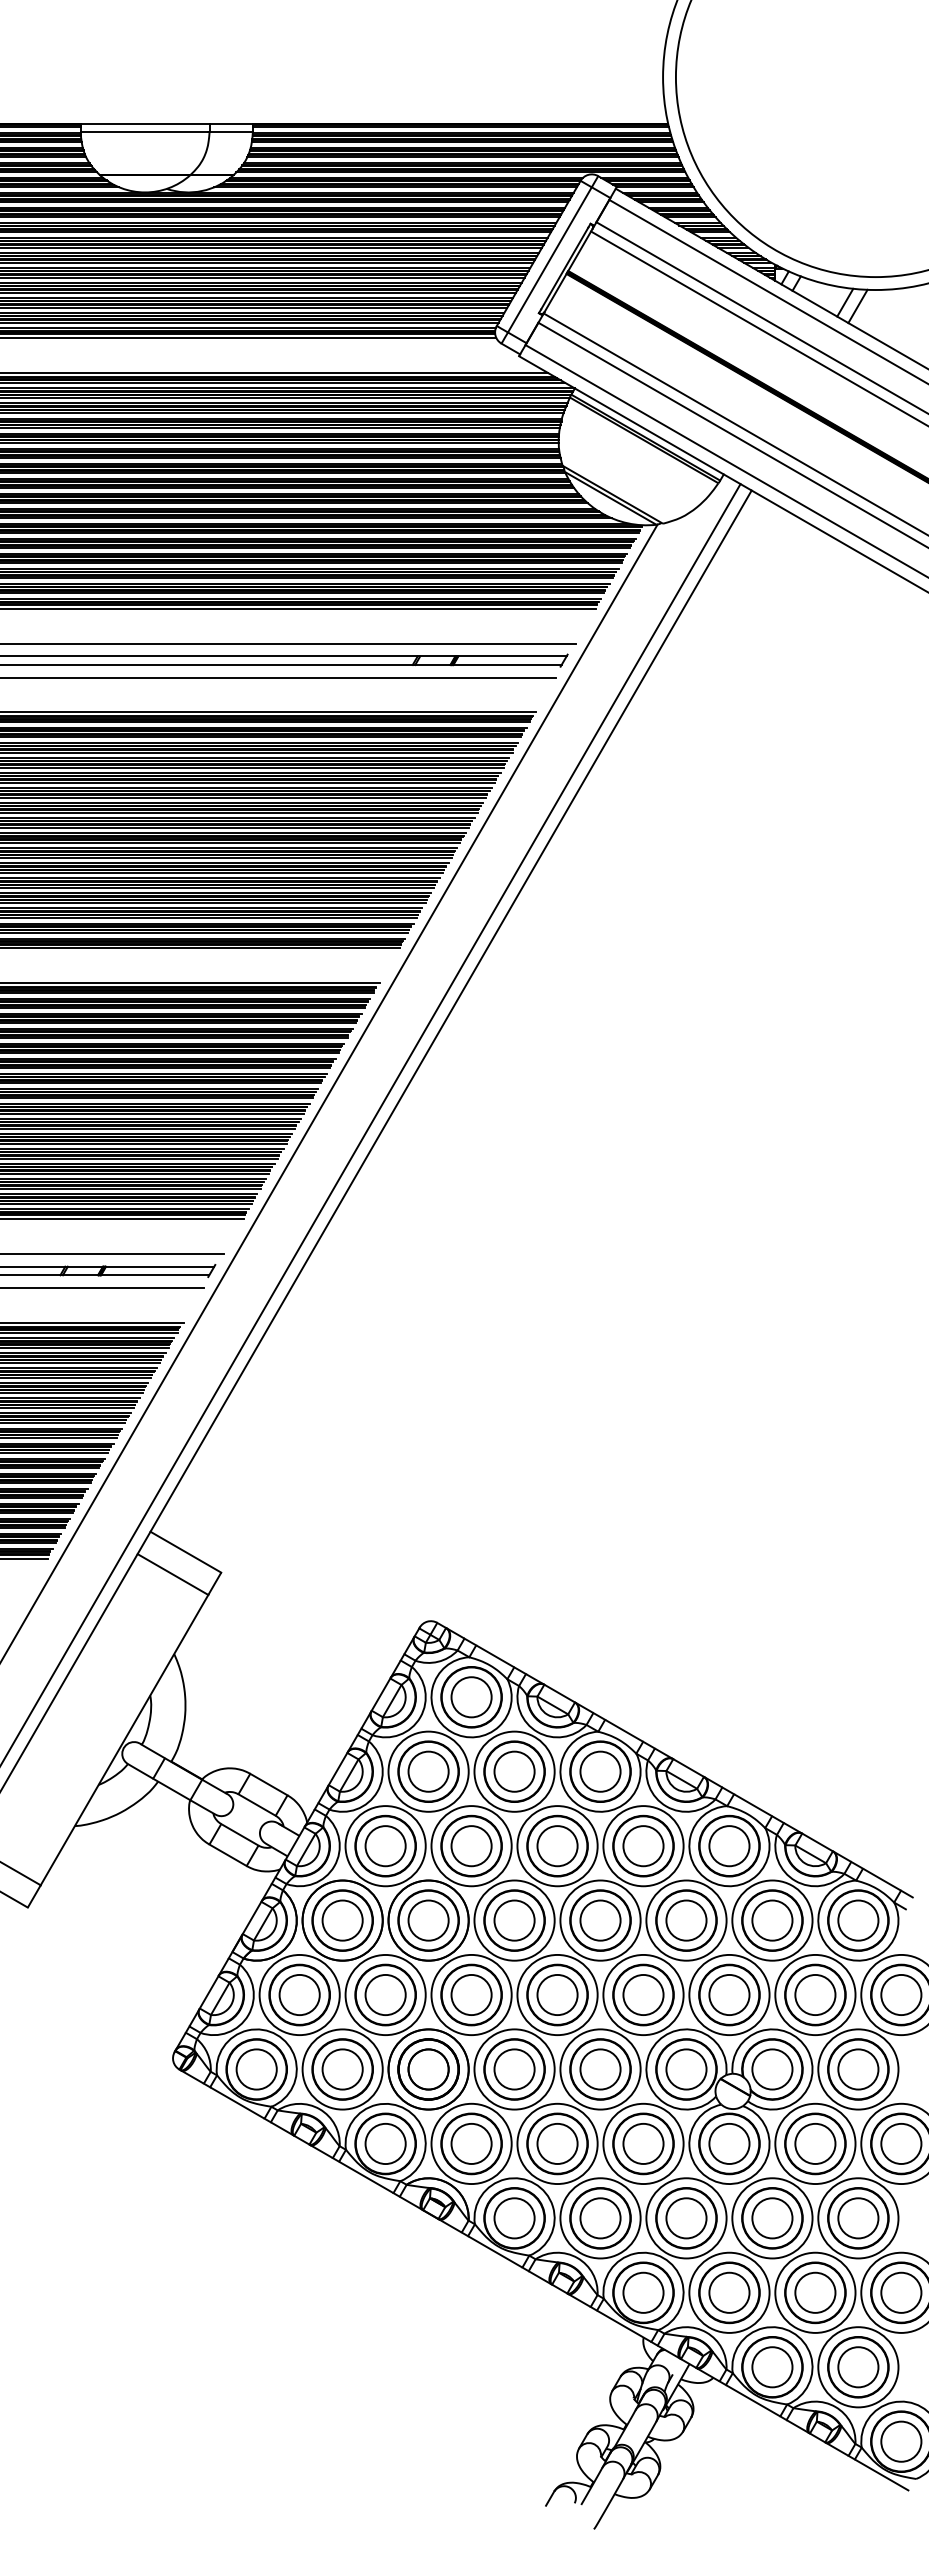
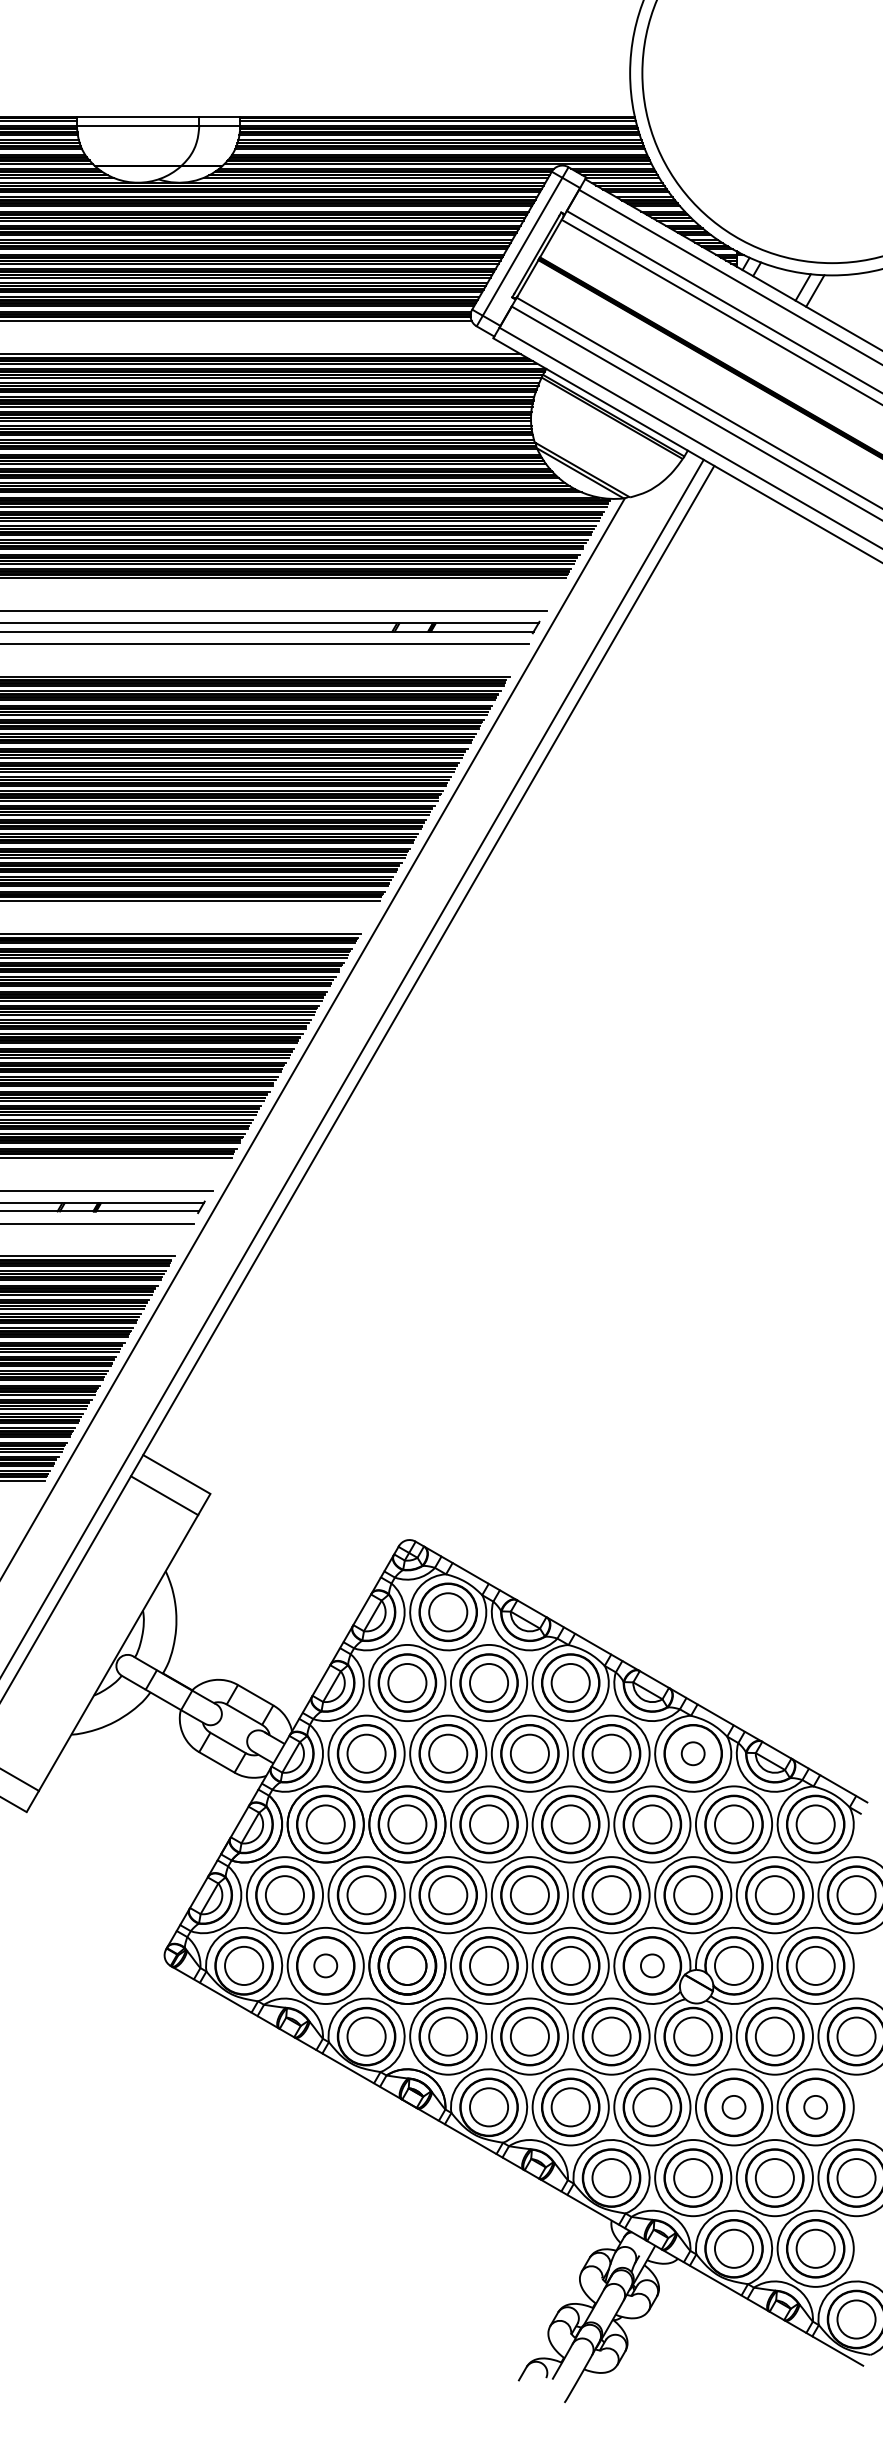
circle: (729, 1846) -> (693, 1754), size x0.6
circle: (342, 2069) -> (325, 1965), size x0.6
circle: (686, 2069) -> (652, 1965), size x0.6
circle: (772, 2218) -> (734, 2107), size x0.6
circle: (858, 2218) -> (815, 2107), size x0.6

